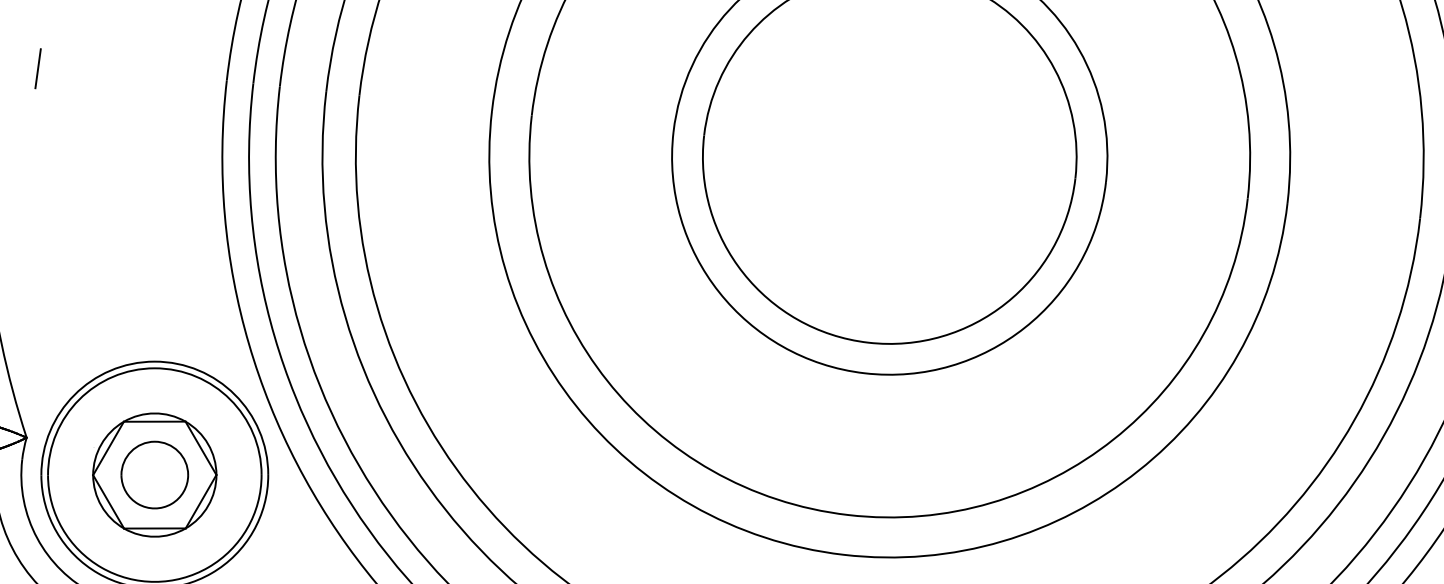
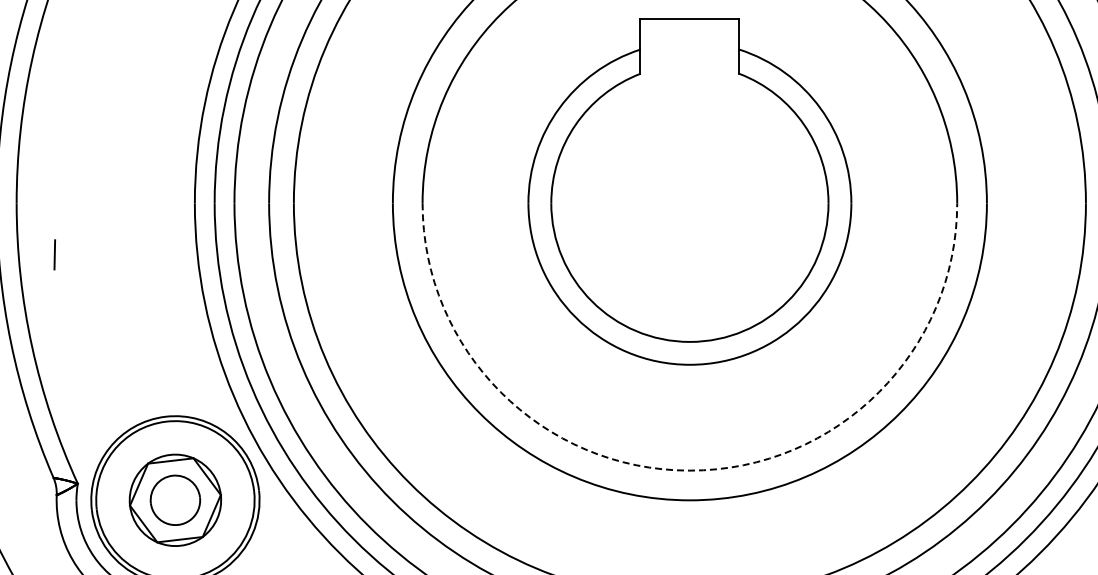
line: (37, 68) -> (54, 254), moved
arc: (847, 514) -> (689, 470), solid -> dashed

